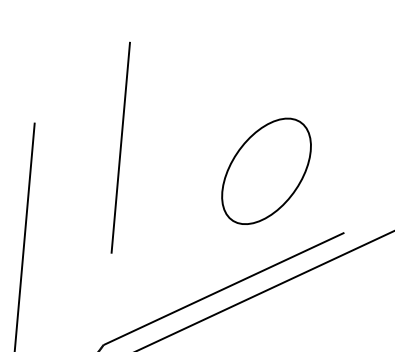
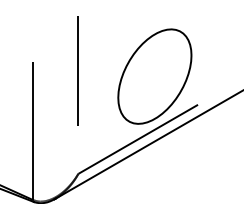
part: (265, 171) -> (154, 76), size x1.67

